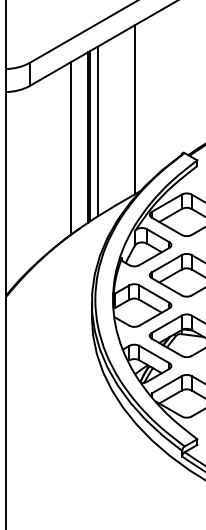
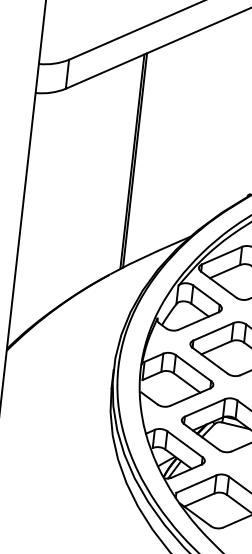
line: (135, 109) -> (195, 133), removed
line: (97, 131) -> (144, 155), removed
line: (70, 148) -> (108, 173), removed

